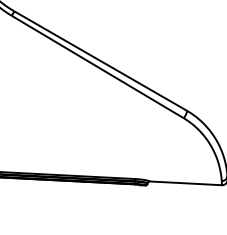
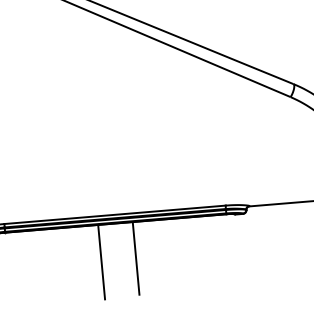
line: (54, 203) -> (101, 262), added
line: (76, 203) -> (136, 257), added

